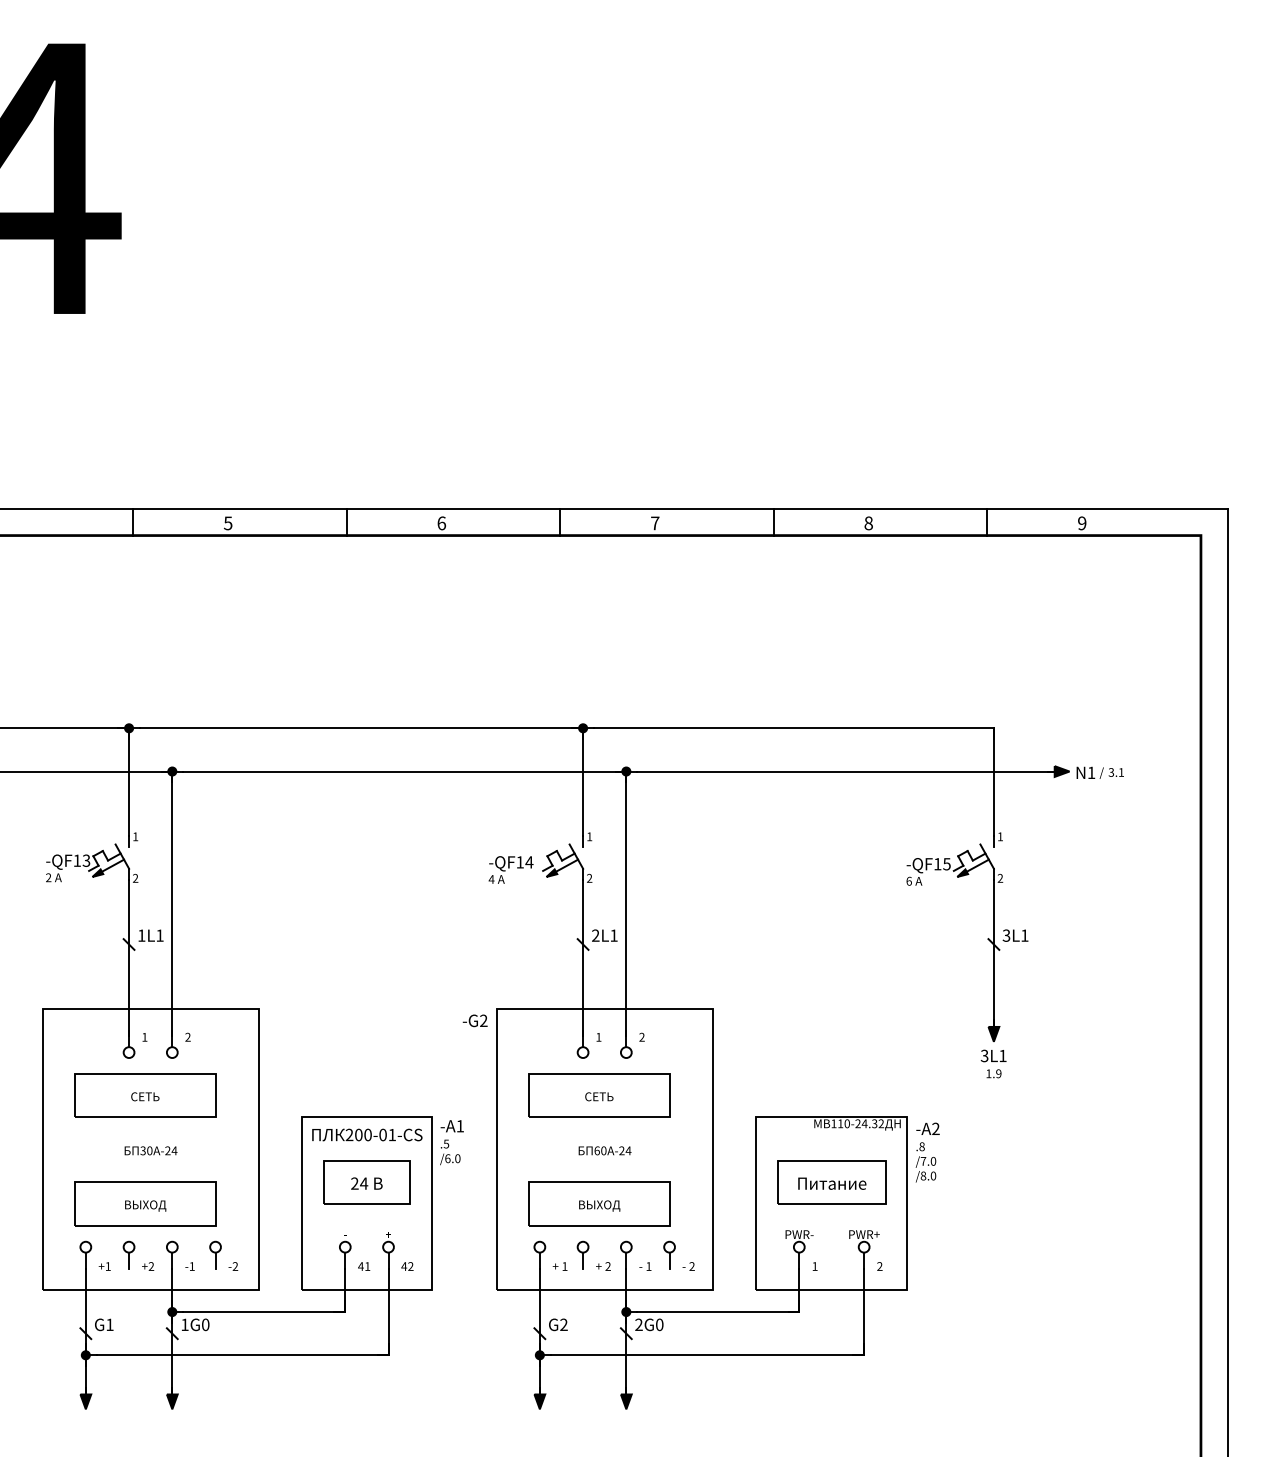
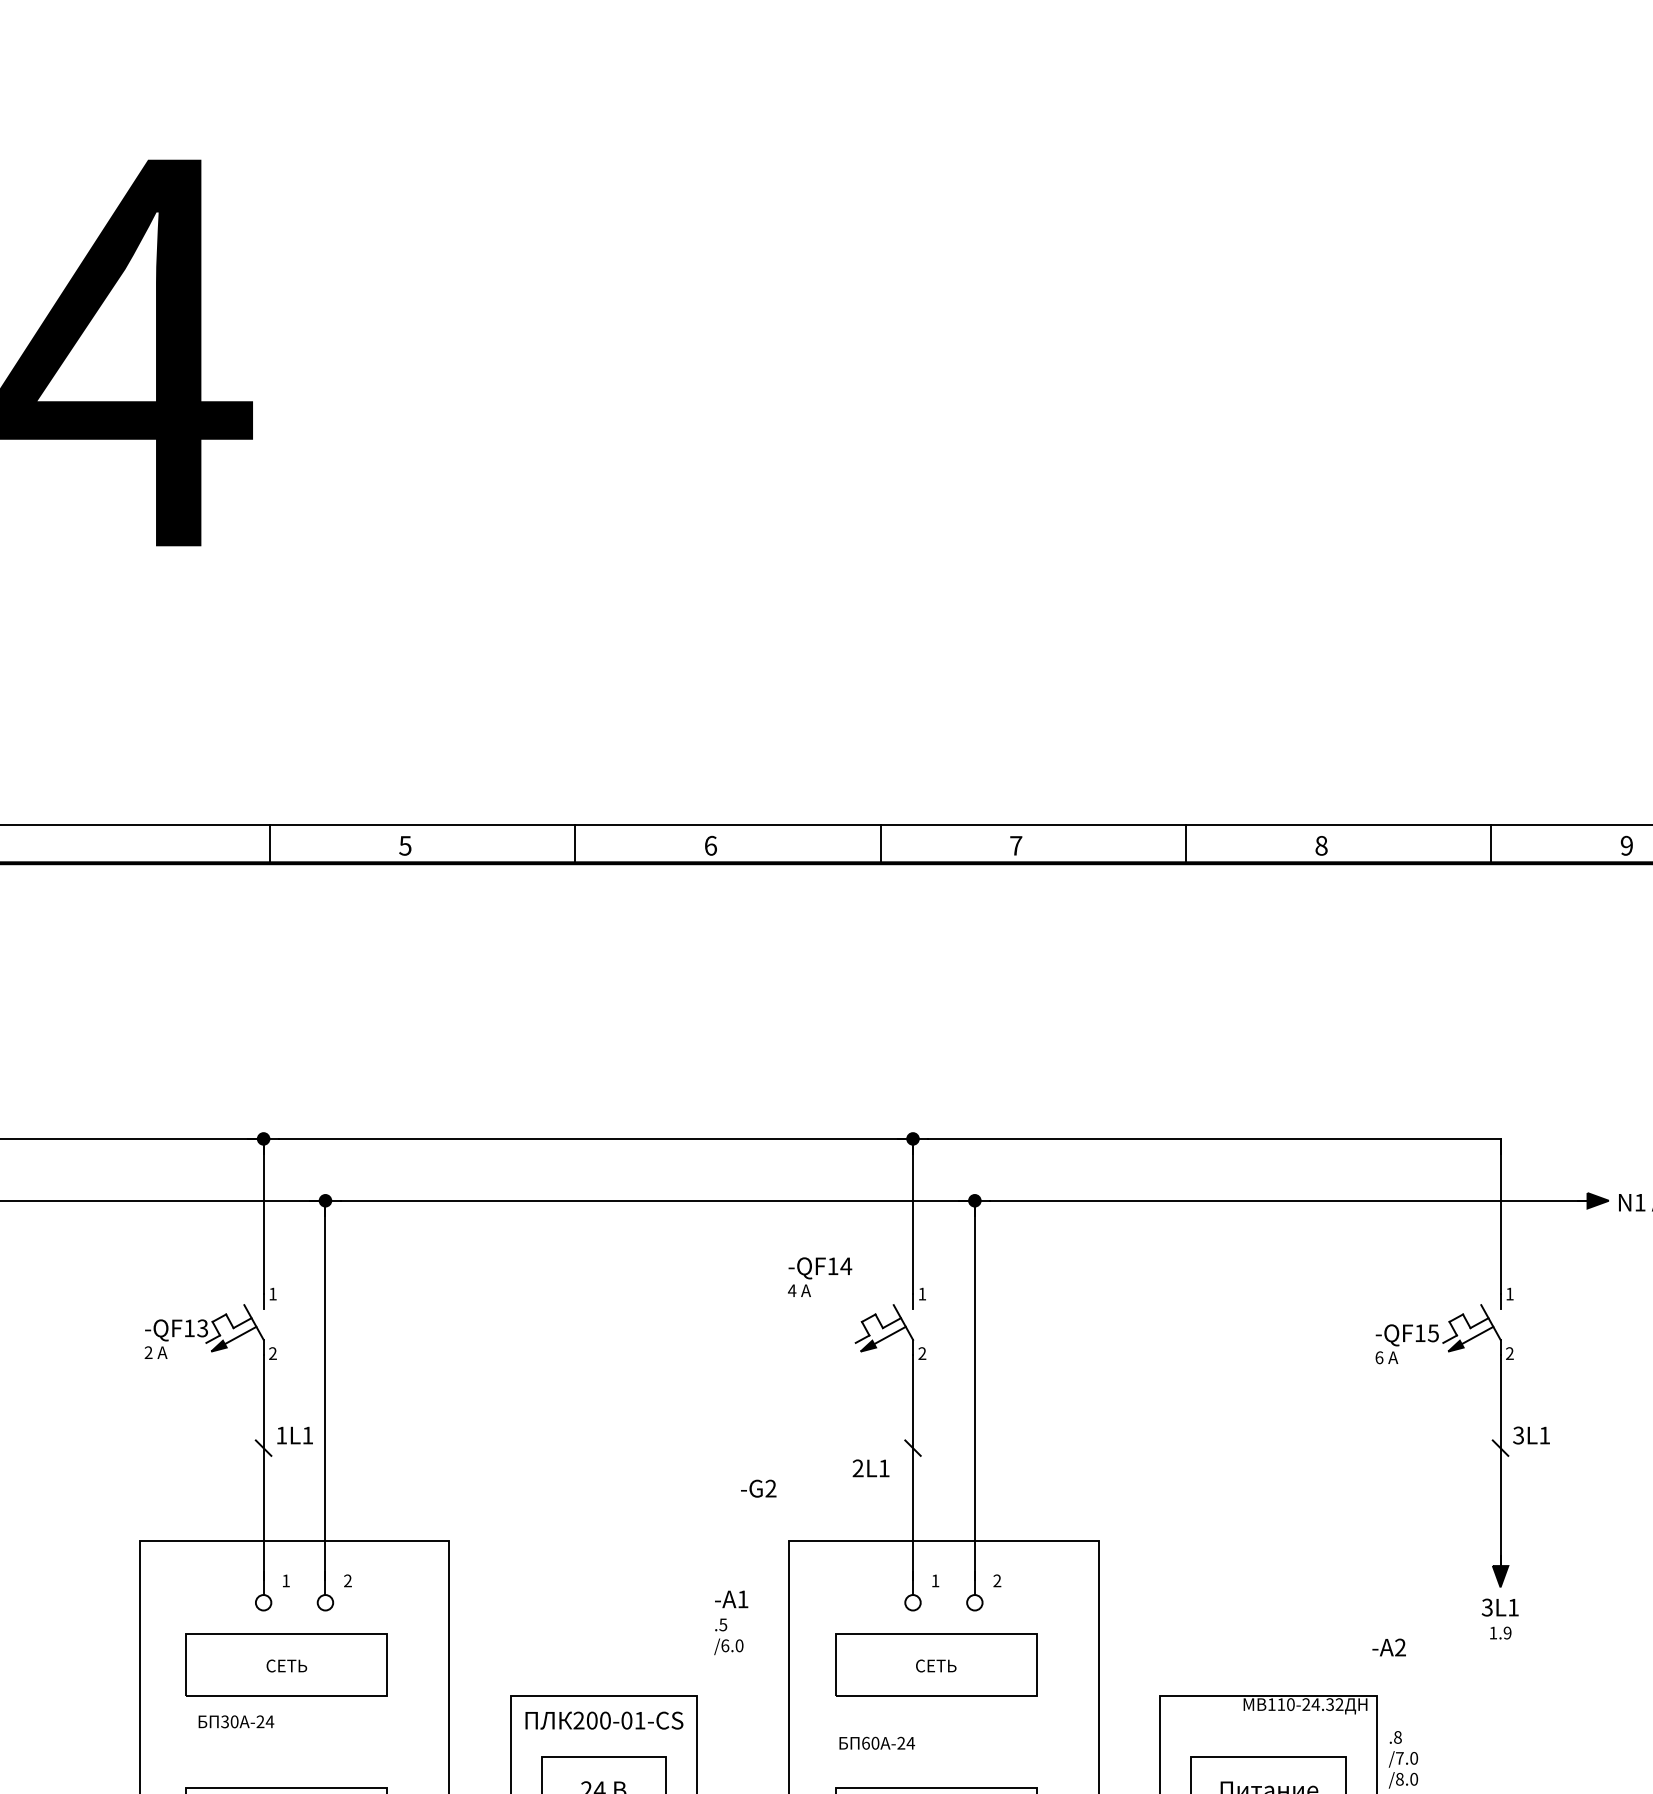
text: (510, 869) -> (819, 1276), moved
text: (604, 935) -> (870, 1468), moved
text: (474, 1020) -> (757, 1488), moved
text: (927, 1128) -> (1388, 1646), moved
text: (451, 1142) -> (730, 1622), moved
text: (150, 1150) -> (235, 1721), moved
text: (604, 1150) -> (876, 1742), moved

